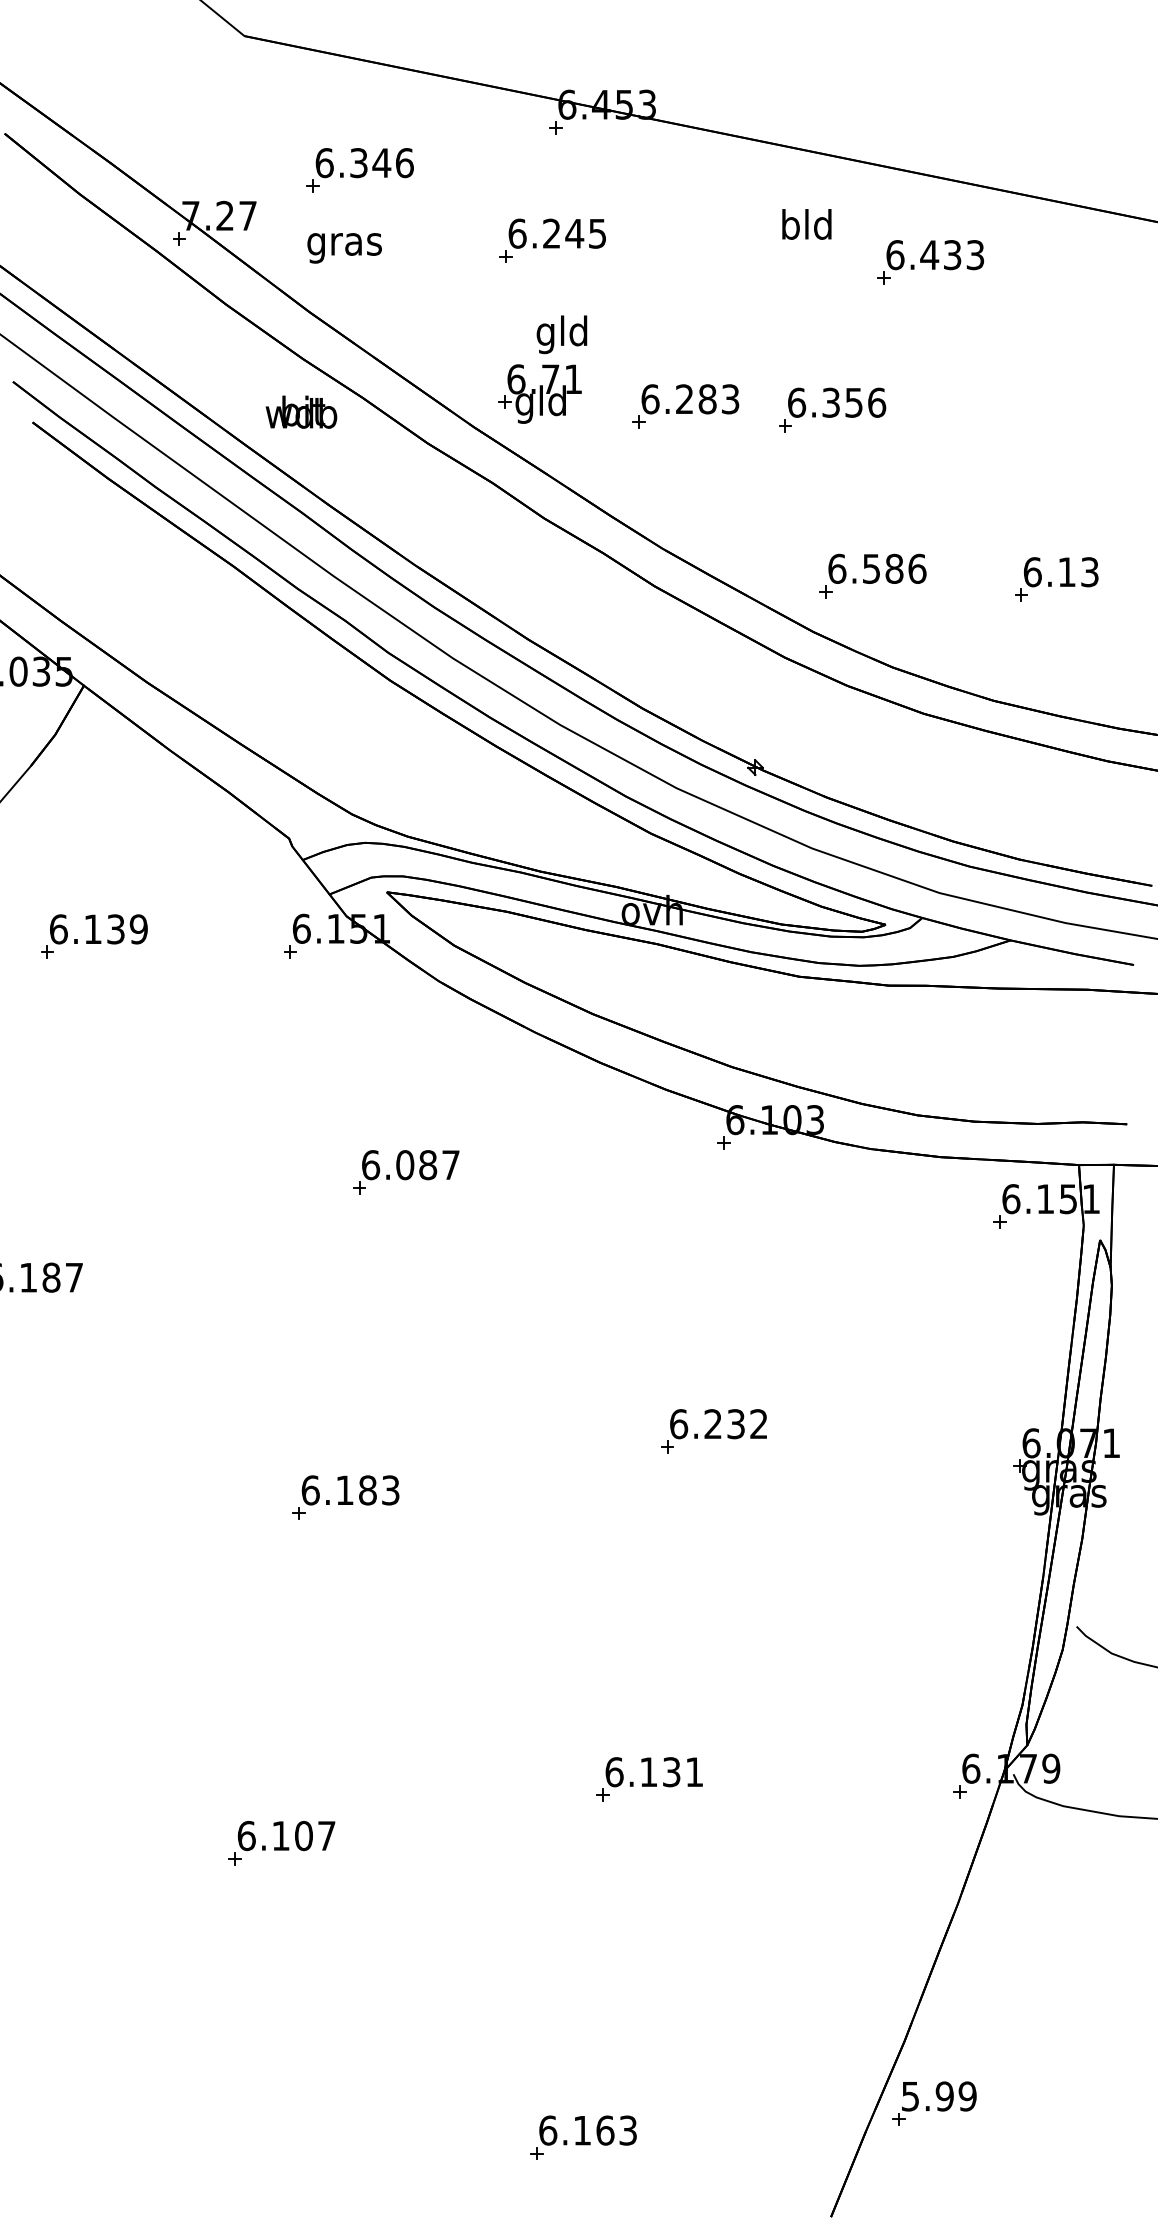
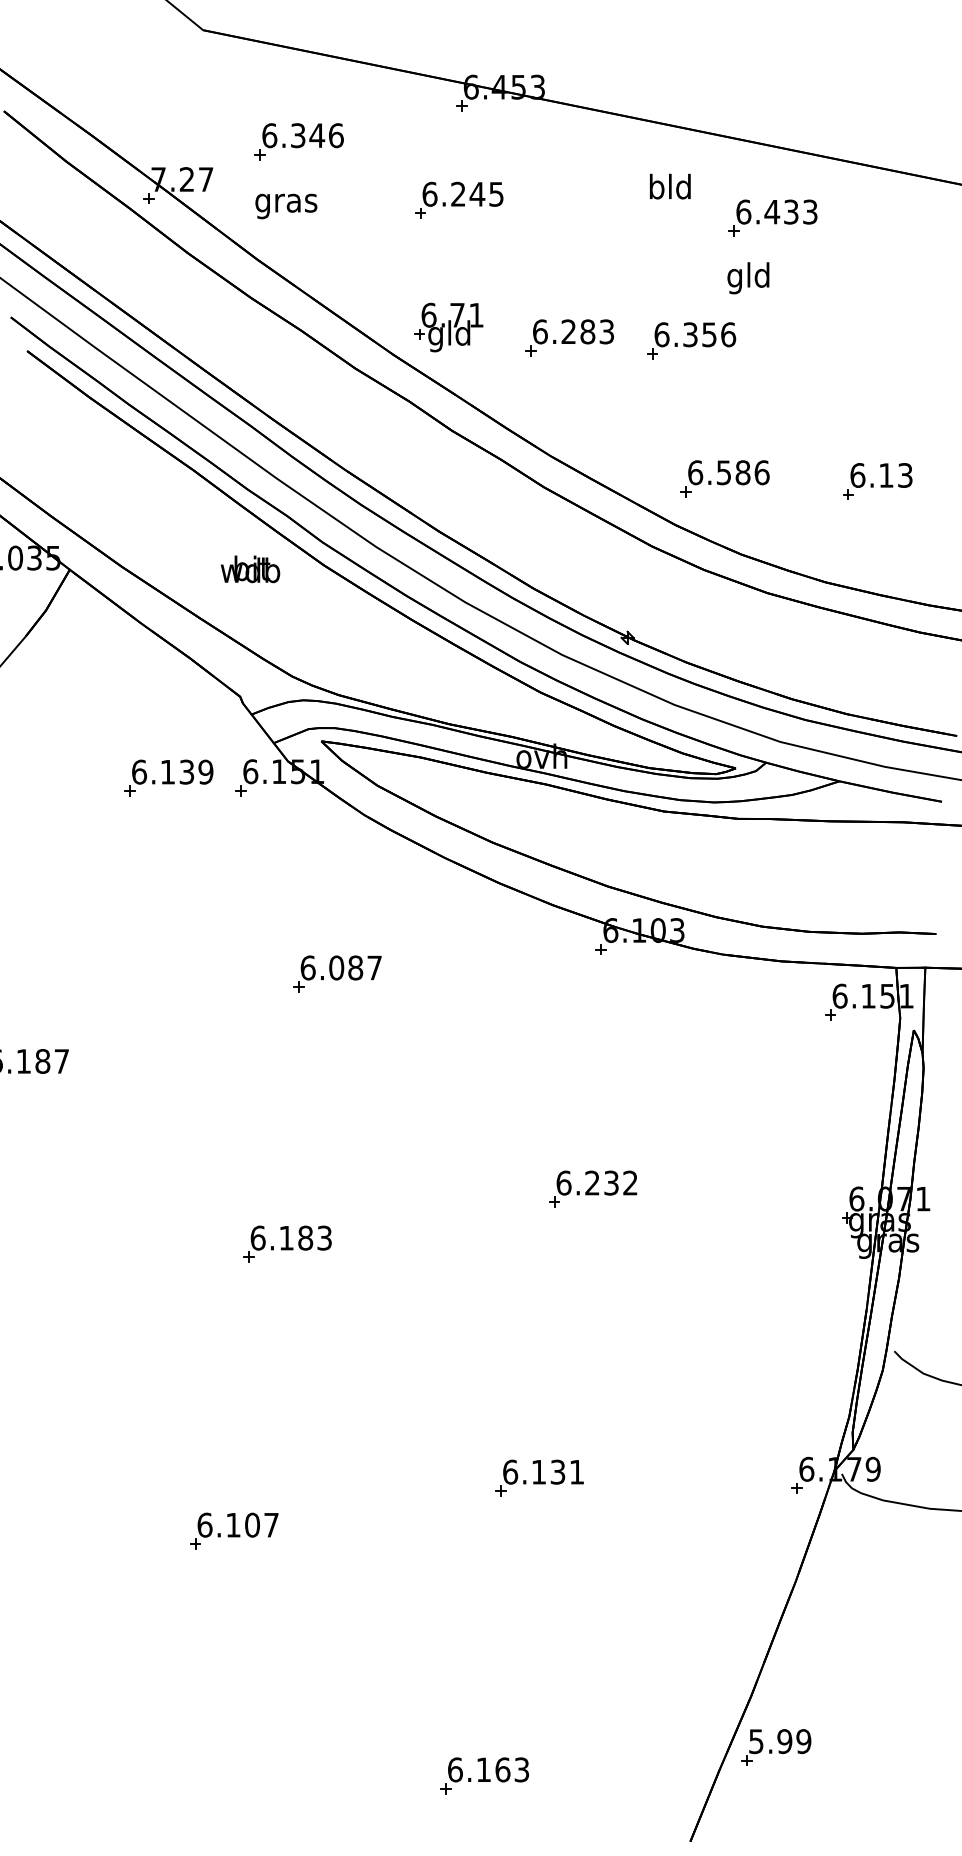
text: (561, 334) -> (748, 278), moved
text: (301, 411) -> (250, 568), moved
part: (94, 936) -> (169, 778), moved

